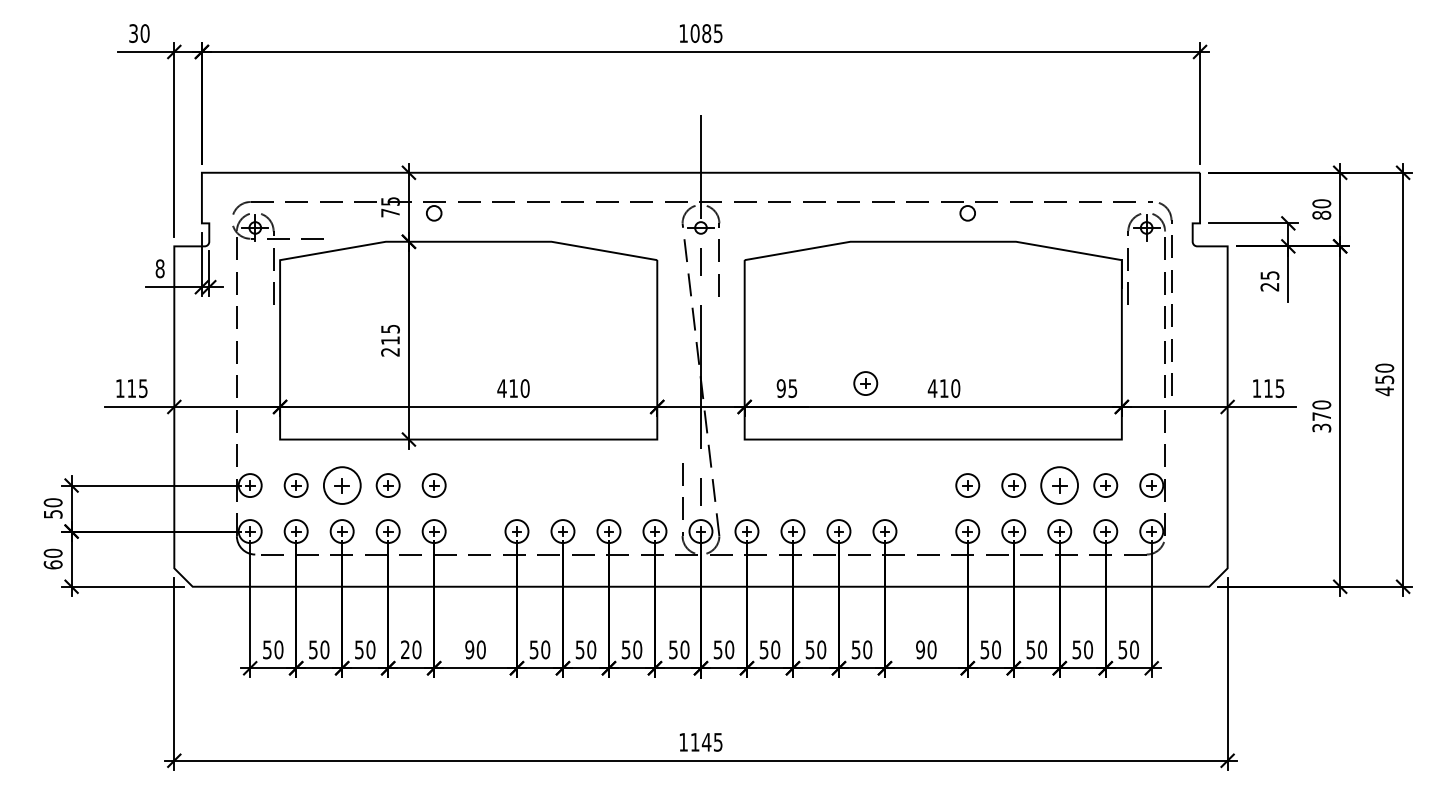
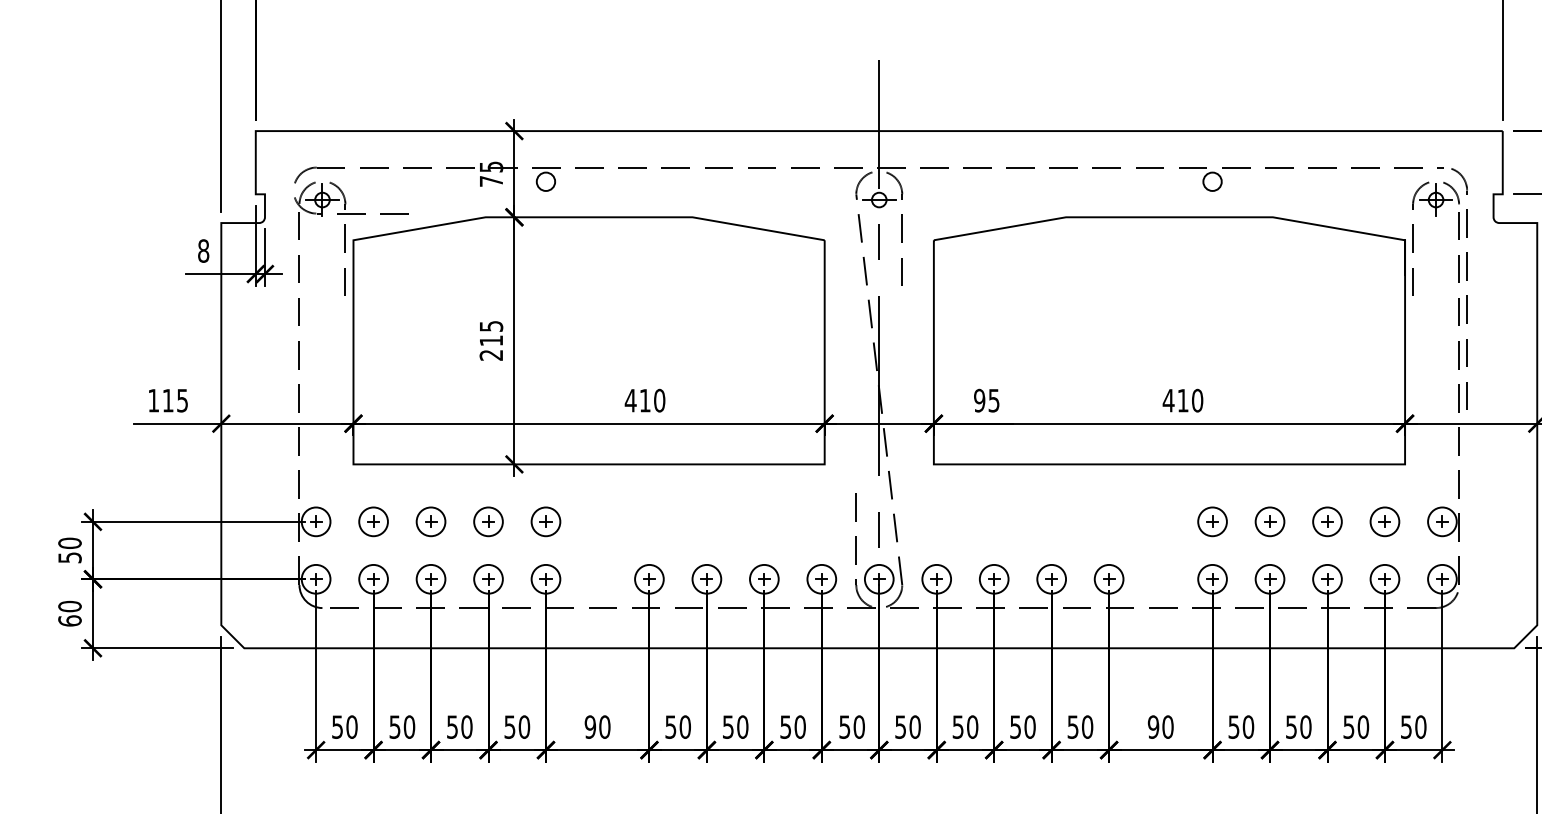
part: (865, 383) -> (1084, 394), removed
part: (341, 485) -> (430, 521), size x0.62
part: (1059, 485) -> (1327, 521), size x0.62
text: (405, 649) -> (510, 726), 20 -> 50

